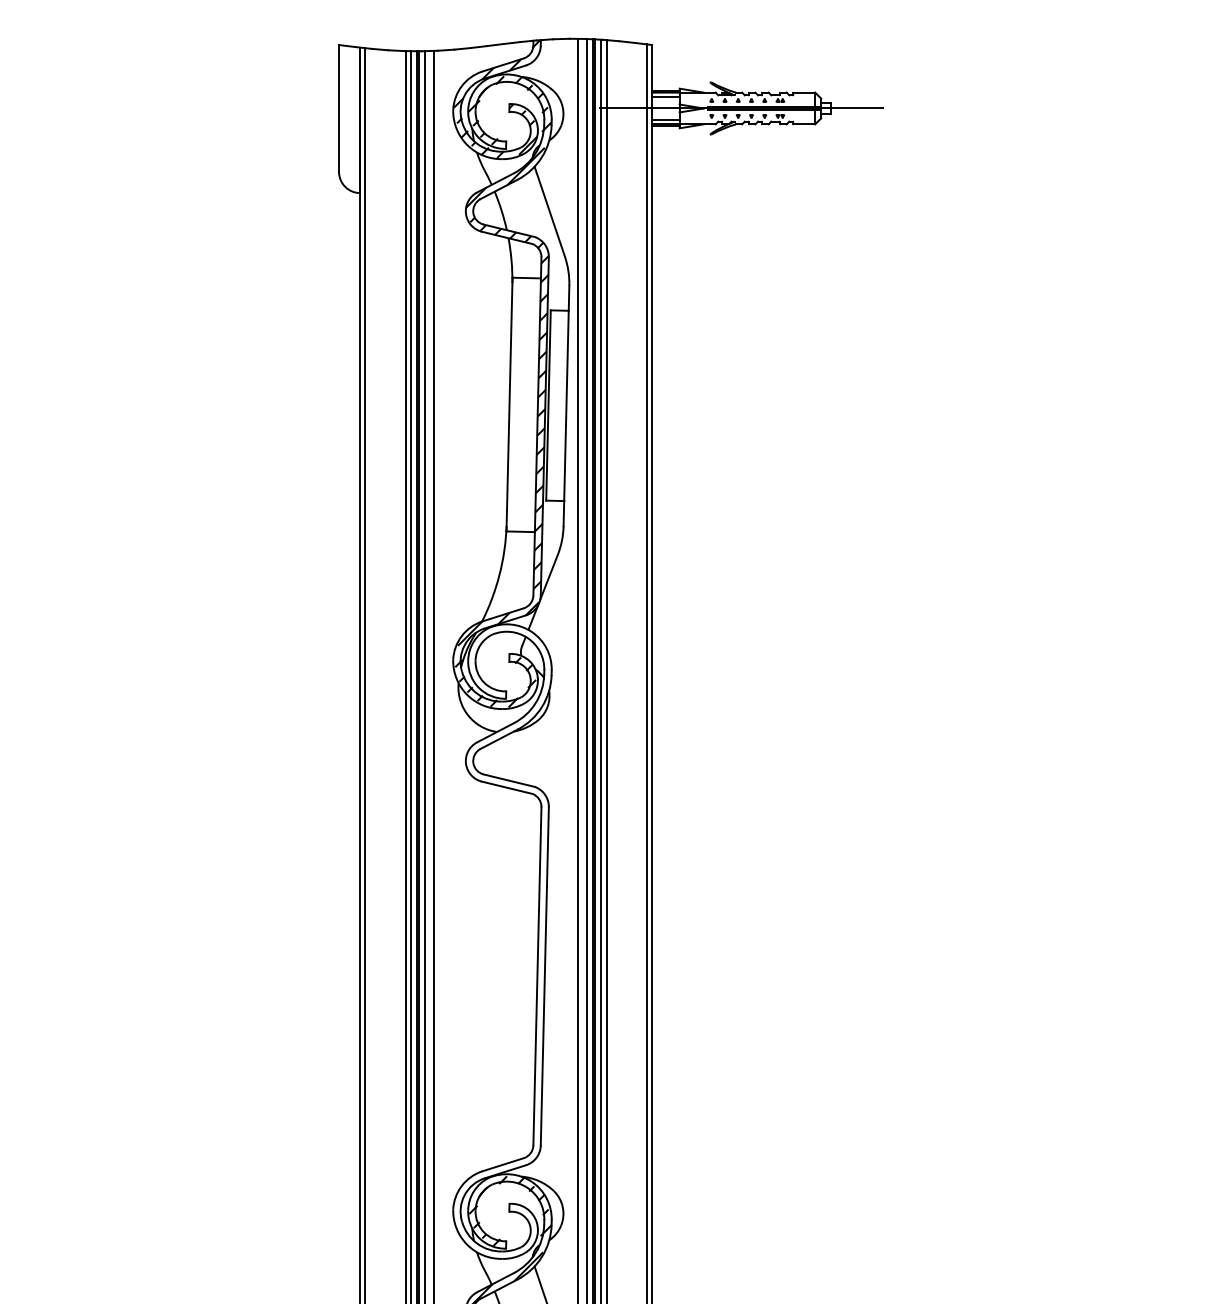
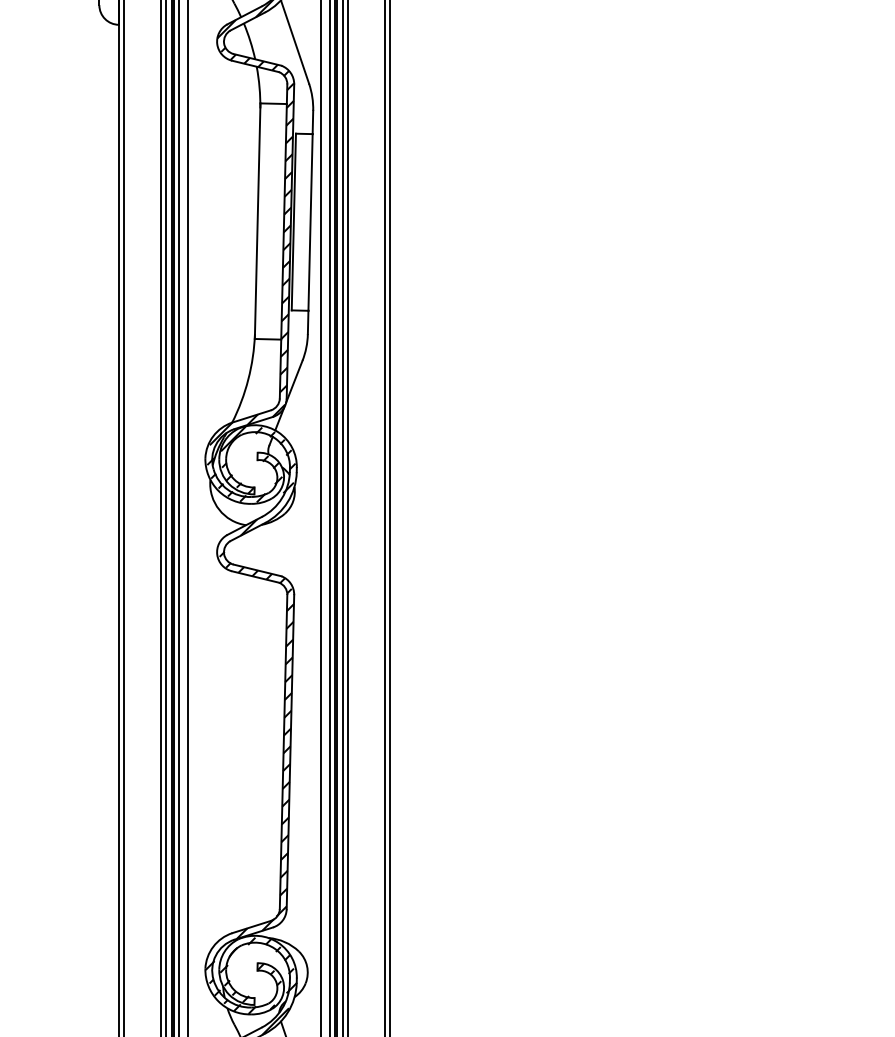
hatch: (501, 941) -> (250, 719), added

